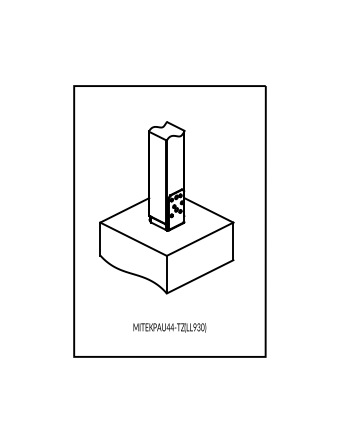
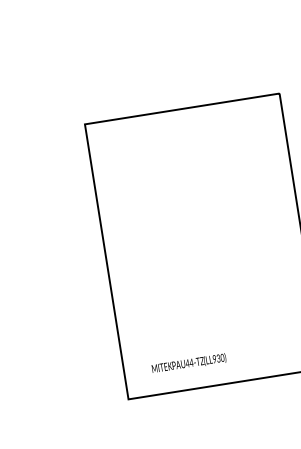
part: (166, 207) -> (198, 232), removed
text: (169, 327) -> (188, 363), moved

